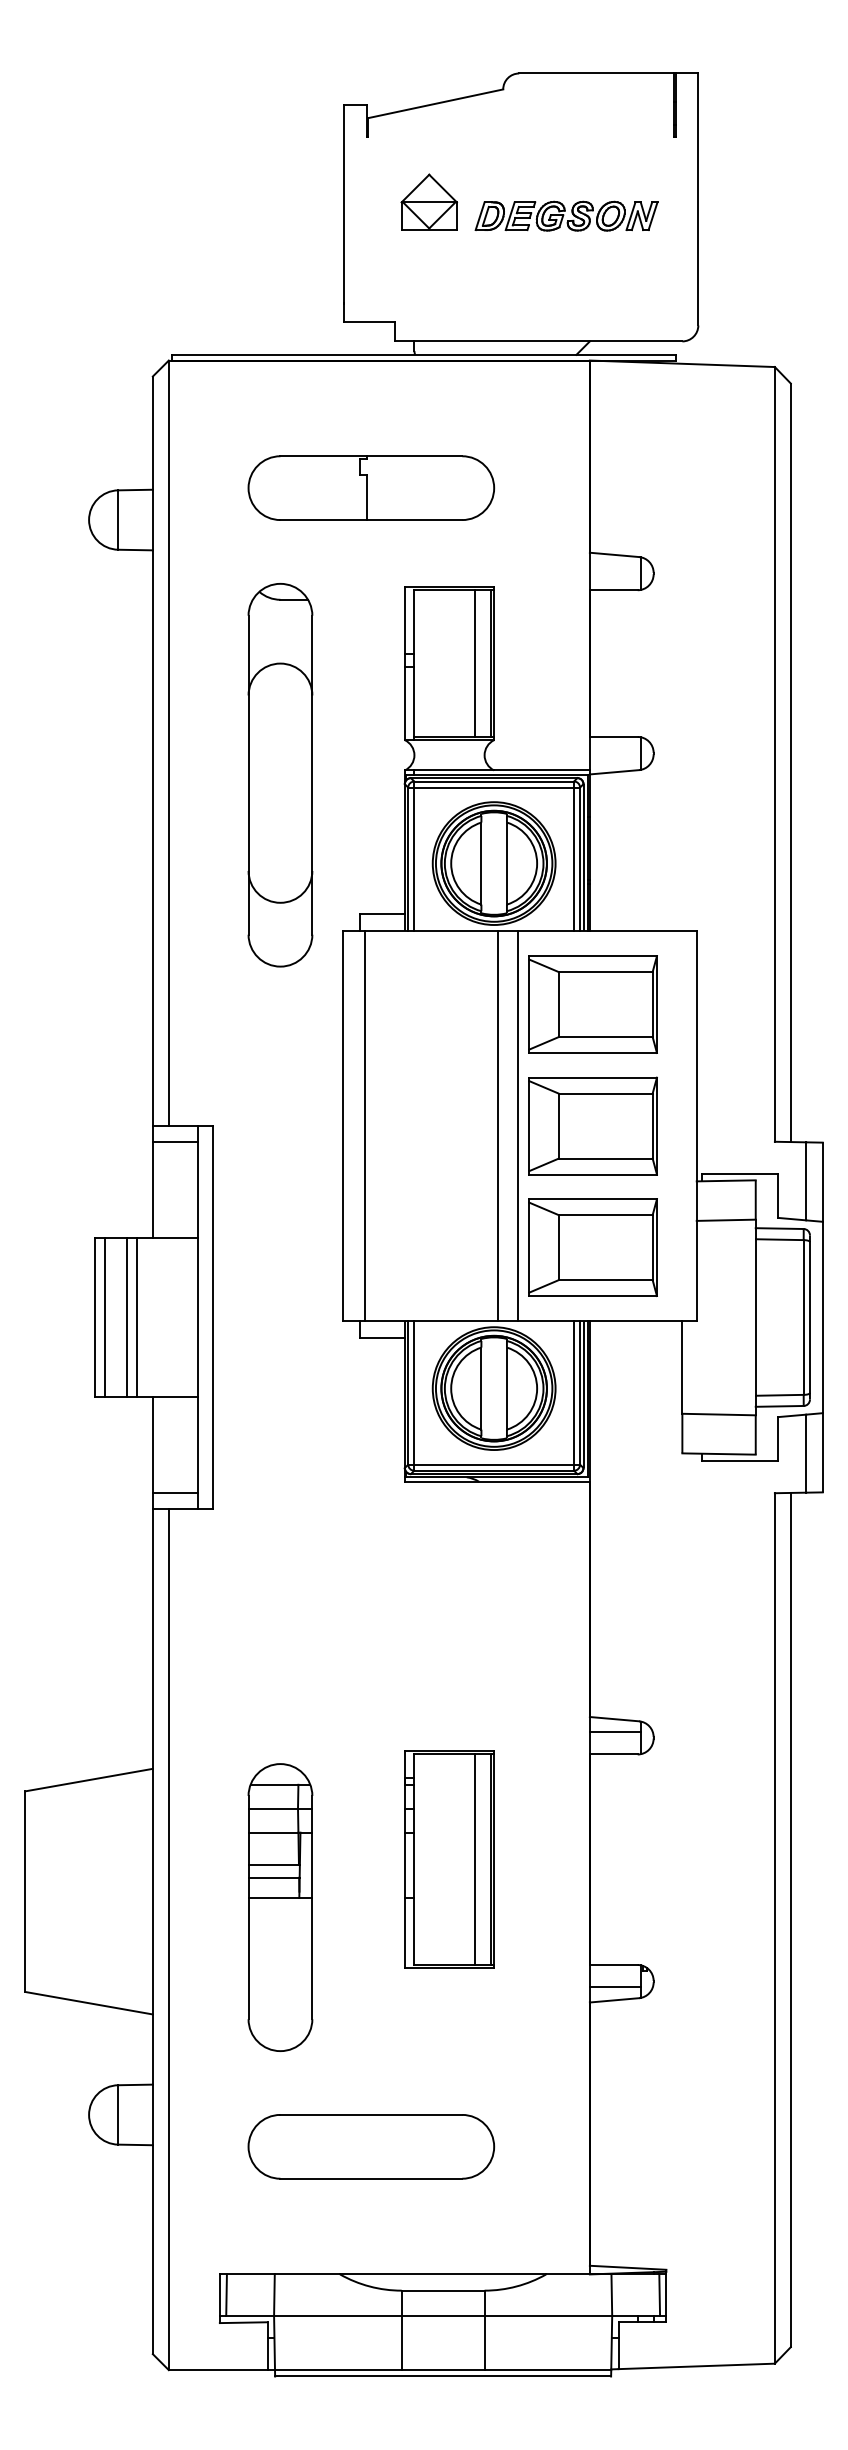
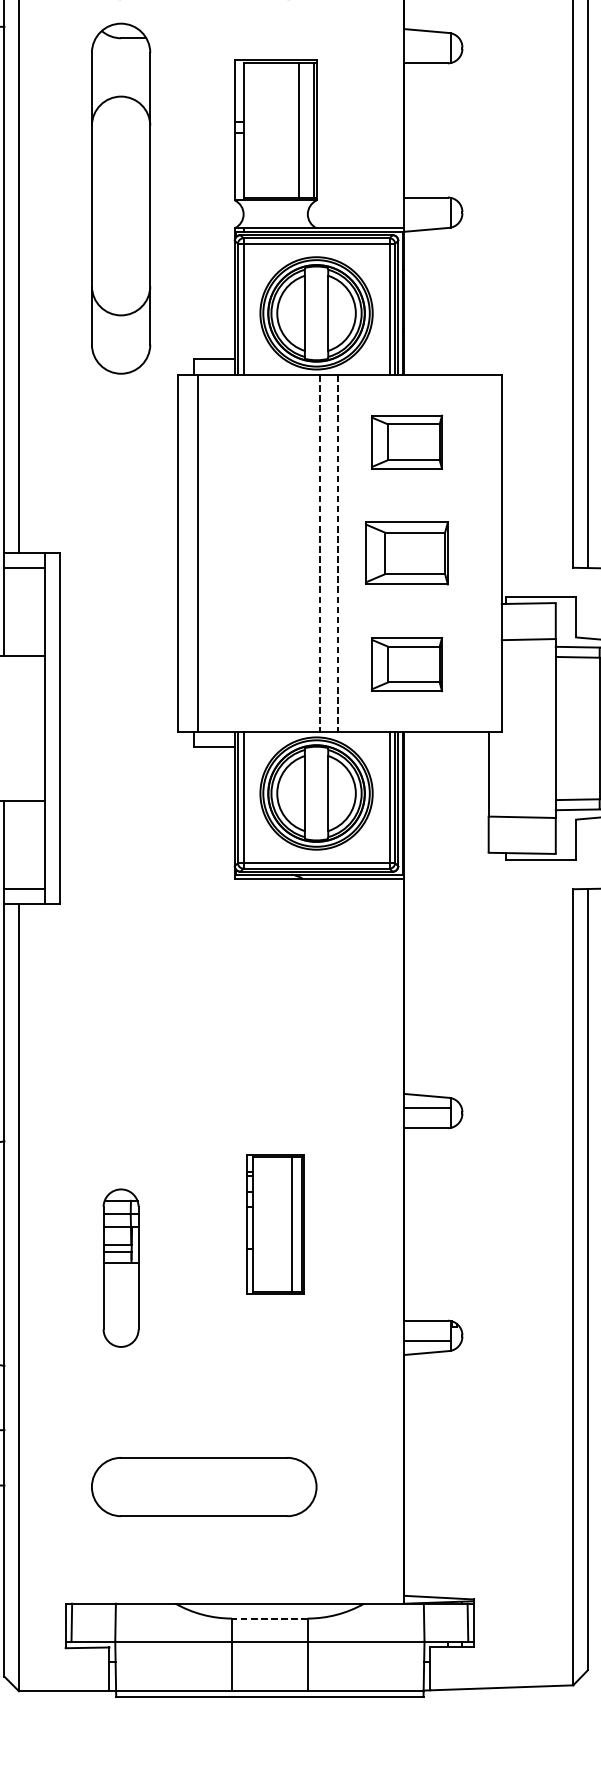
part: (280, 775) -> (121, 198), moved
part: (592, 1004) -> (406, 442), size x0.6
part: (592, 1125) -> (406, 552), size x0.7
line: (498, 1126) -> (320, 553), solid -> dashed
line: (517, 1126) -> (337, 553), solid -> dashed
part: (592, 1247) -> (406, 664), size x0.6
part: (449, 1859) -> (275, 1224), size x0.7
part: (280, 1907) -> (121, 1268), size x0.6
line: (442, 2290) -> (269, 1618), solid -> dashed

